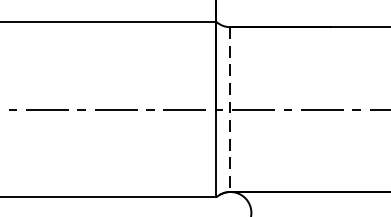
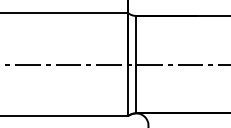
line: (231, 109) -> (136, 64), dashed -> solid

